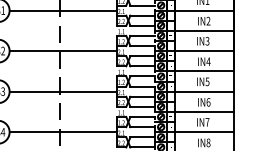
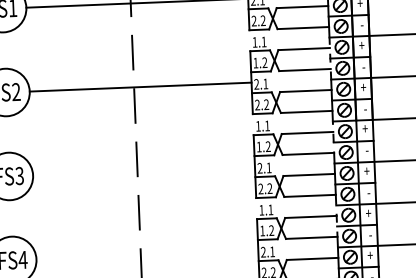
line: (62, 91) -> (142, 170), removed
line: (62, 132) -> (145, 255), removed

